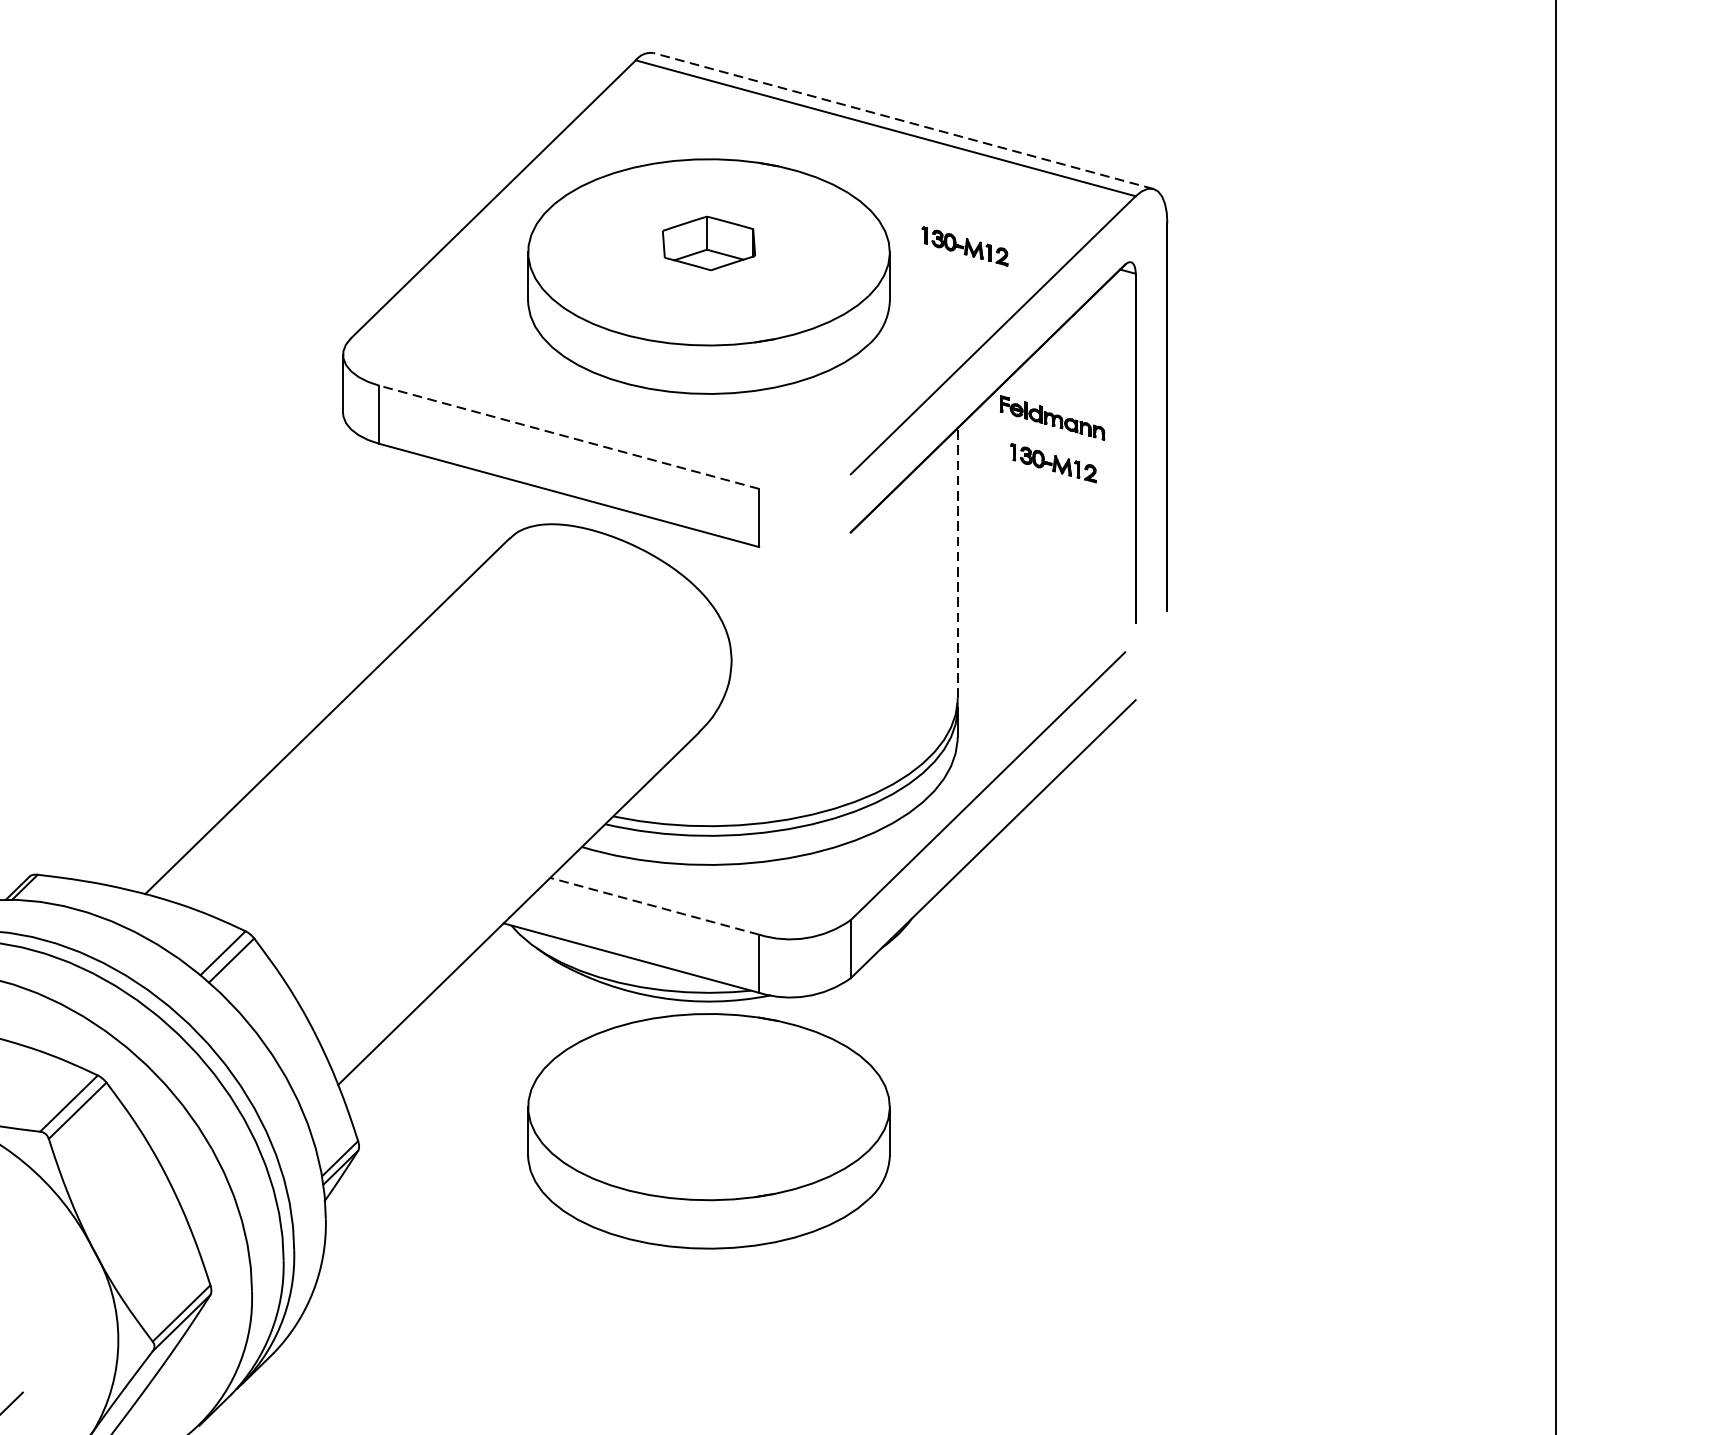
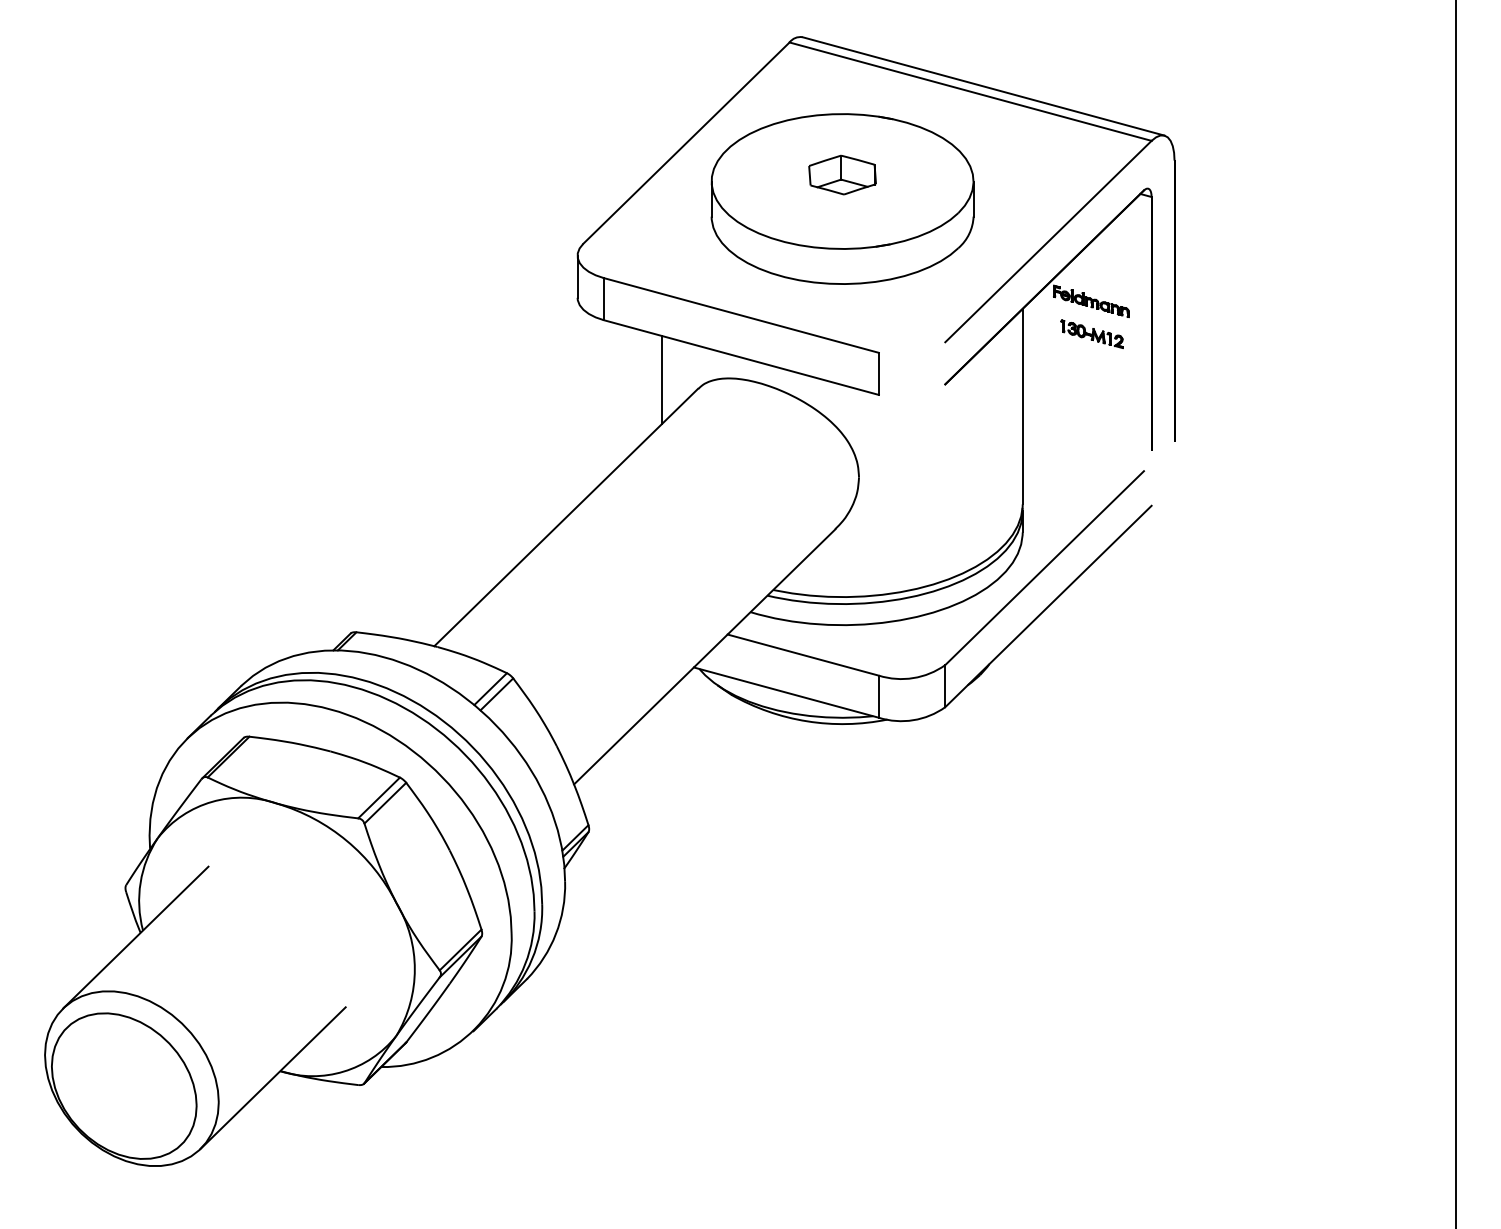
line: (903, 121) -> (983, 86), dashed -> solid
part: (964, 245) -> (1027, 176), removed
line: (569, 437) -> (741, 315), dashed -> solid
line: (460, 525) -> (662, 379), added
line: (957, 563) -> (1022, 406), dashed -> solid
line: (653, 905) -> (802, 654), dashed -> solid
part: (708, 1130) -> (842, 817), removed

